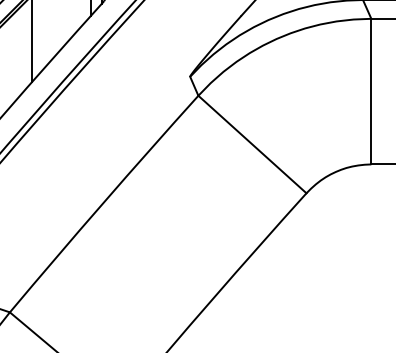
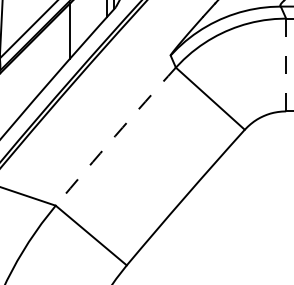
line: (371, 92) -> (286, 65), solid -> dashed
arc: (103, 203) -> (115, 136), solid -> dashed

